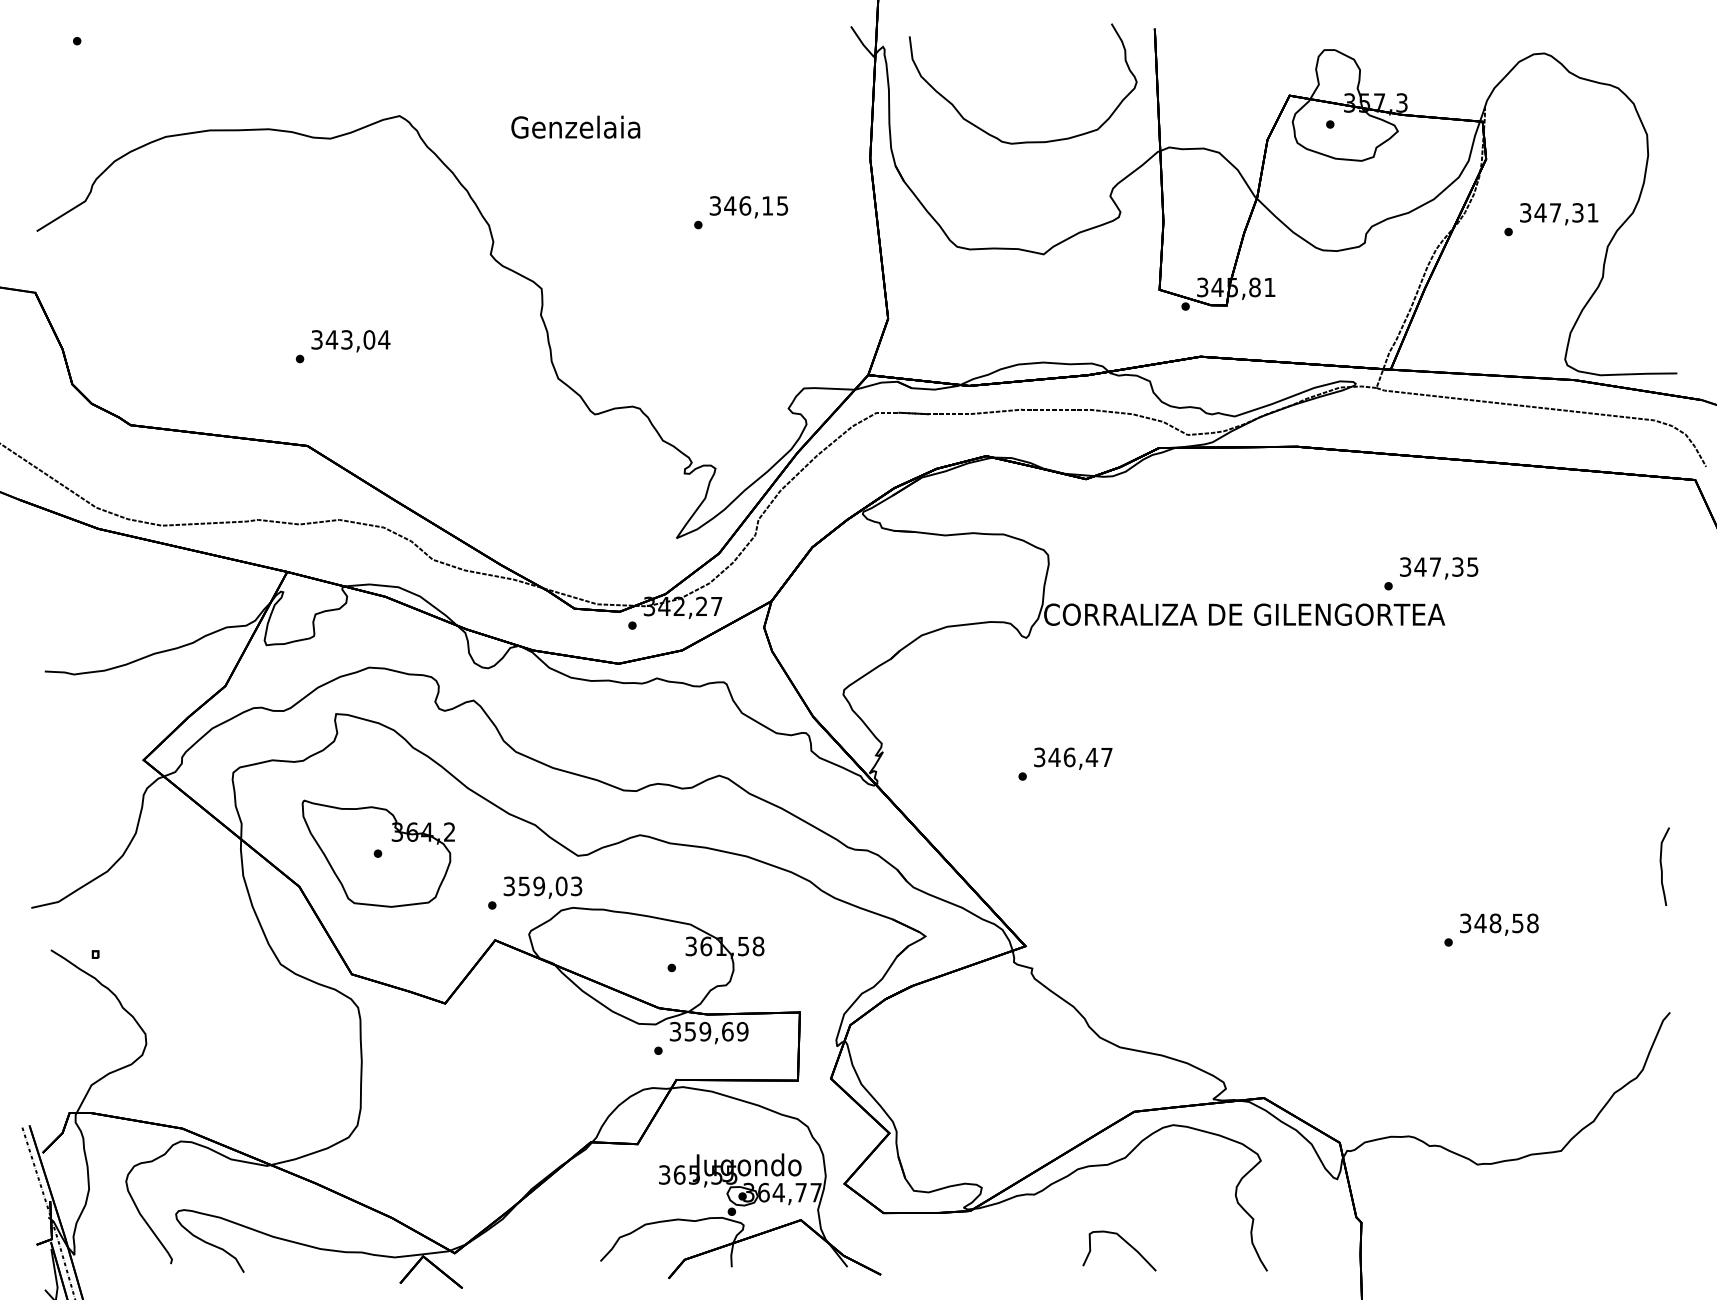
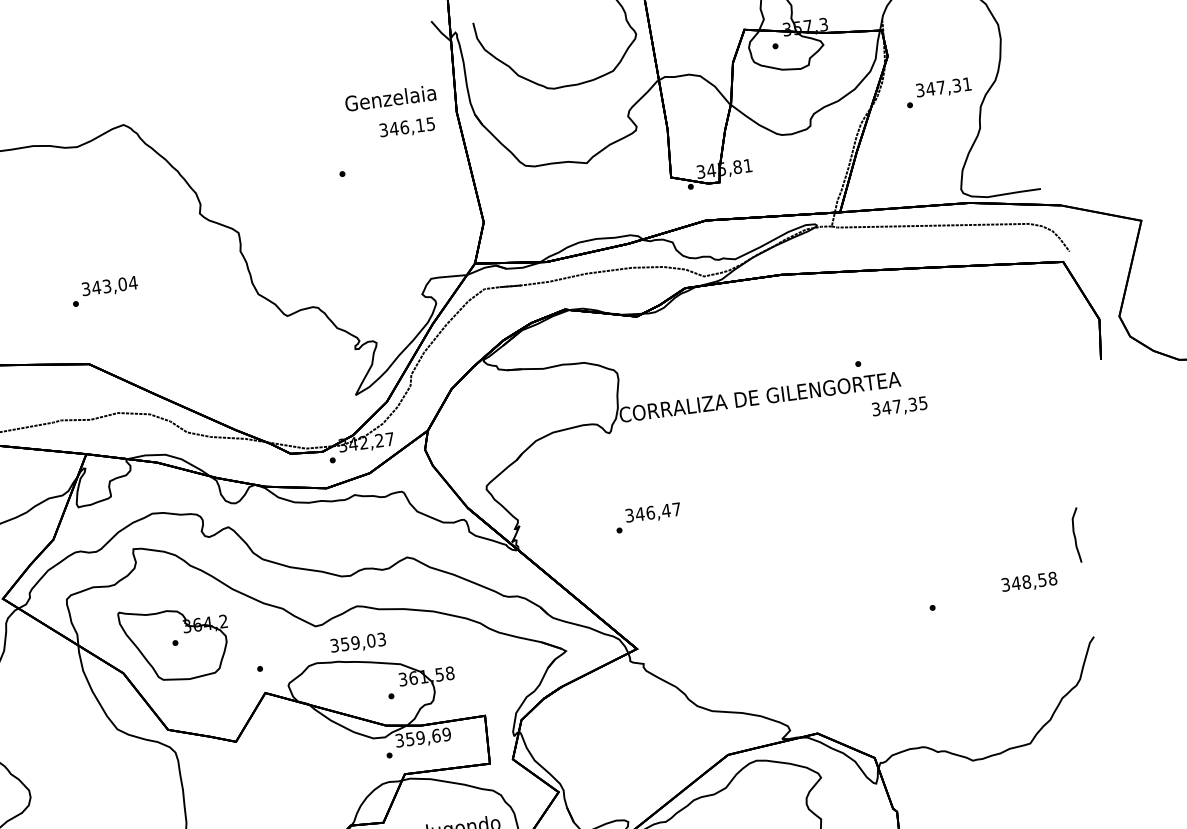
text: (575, 126) -> (390, 97), moved
text: (748, 207) -> (407, 128), moved
text: (1439, 568) -> (900, 407), moved
text: (542, 887) -> (357, 643), moved
text: (1499, 924) -> (1029, 582), moved

